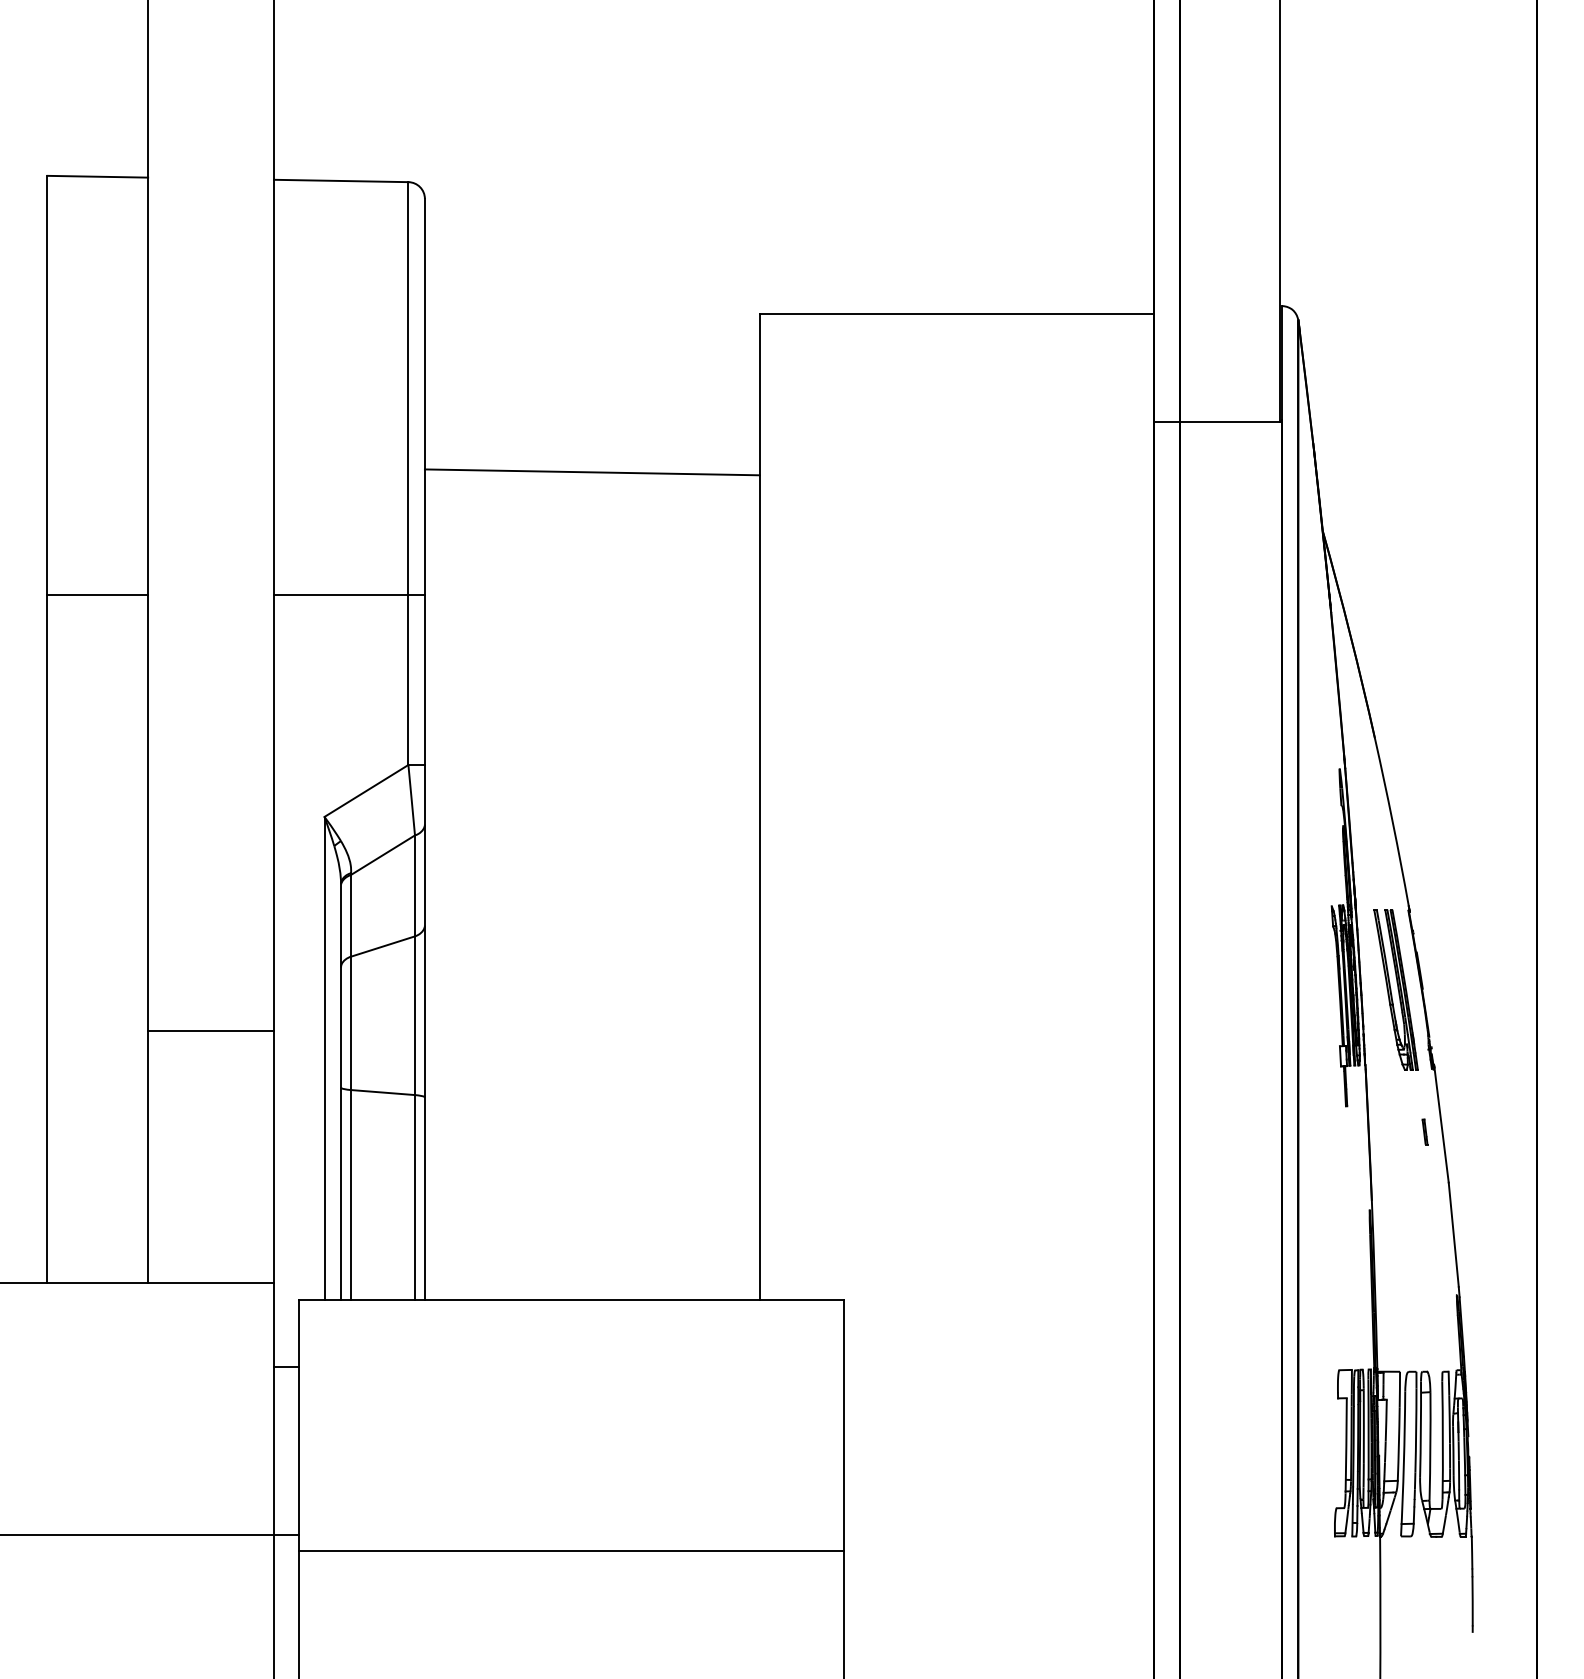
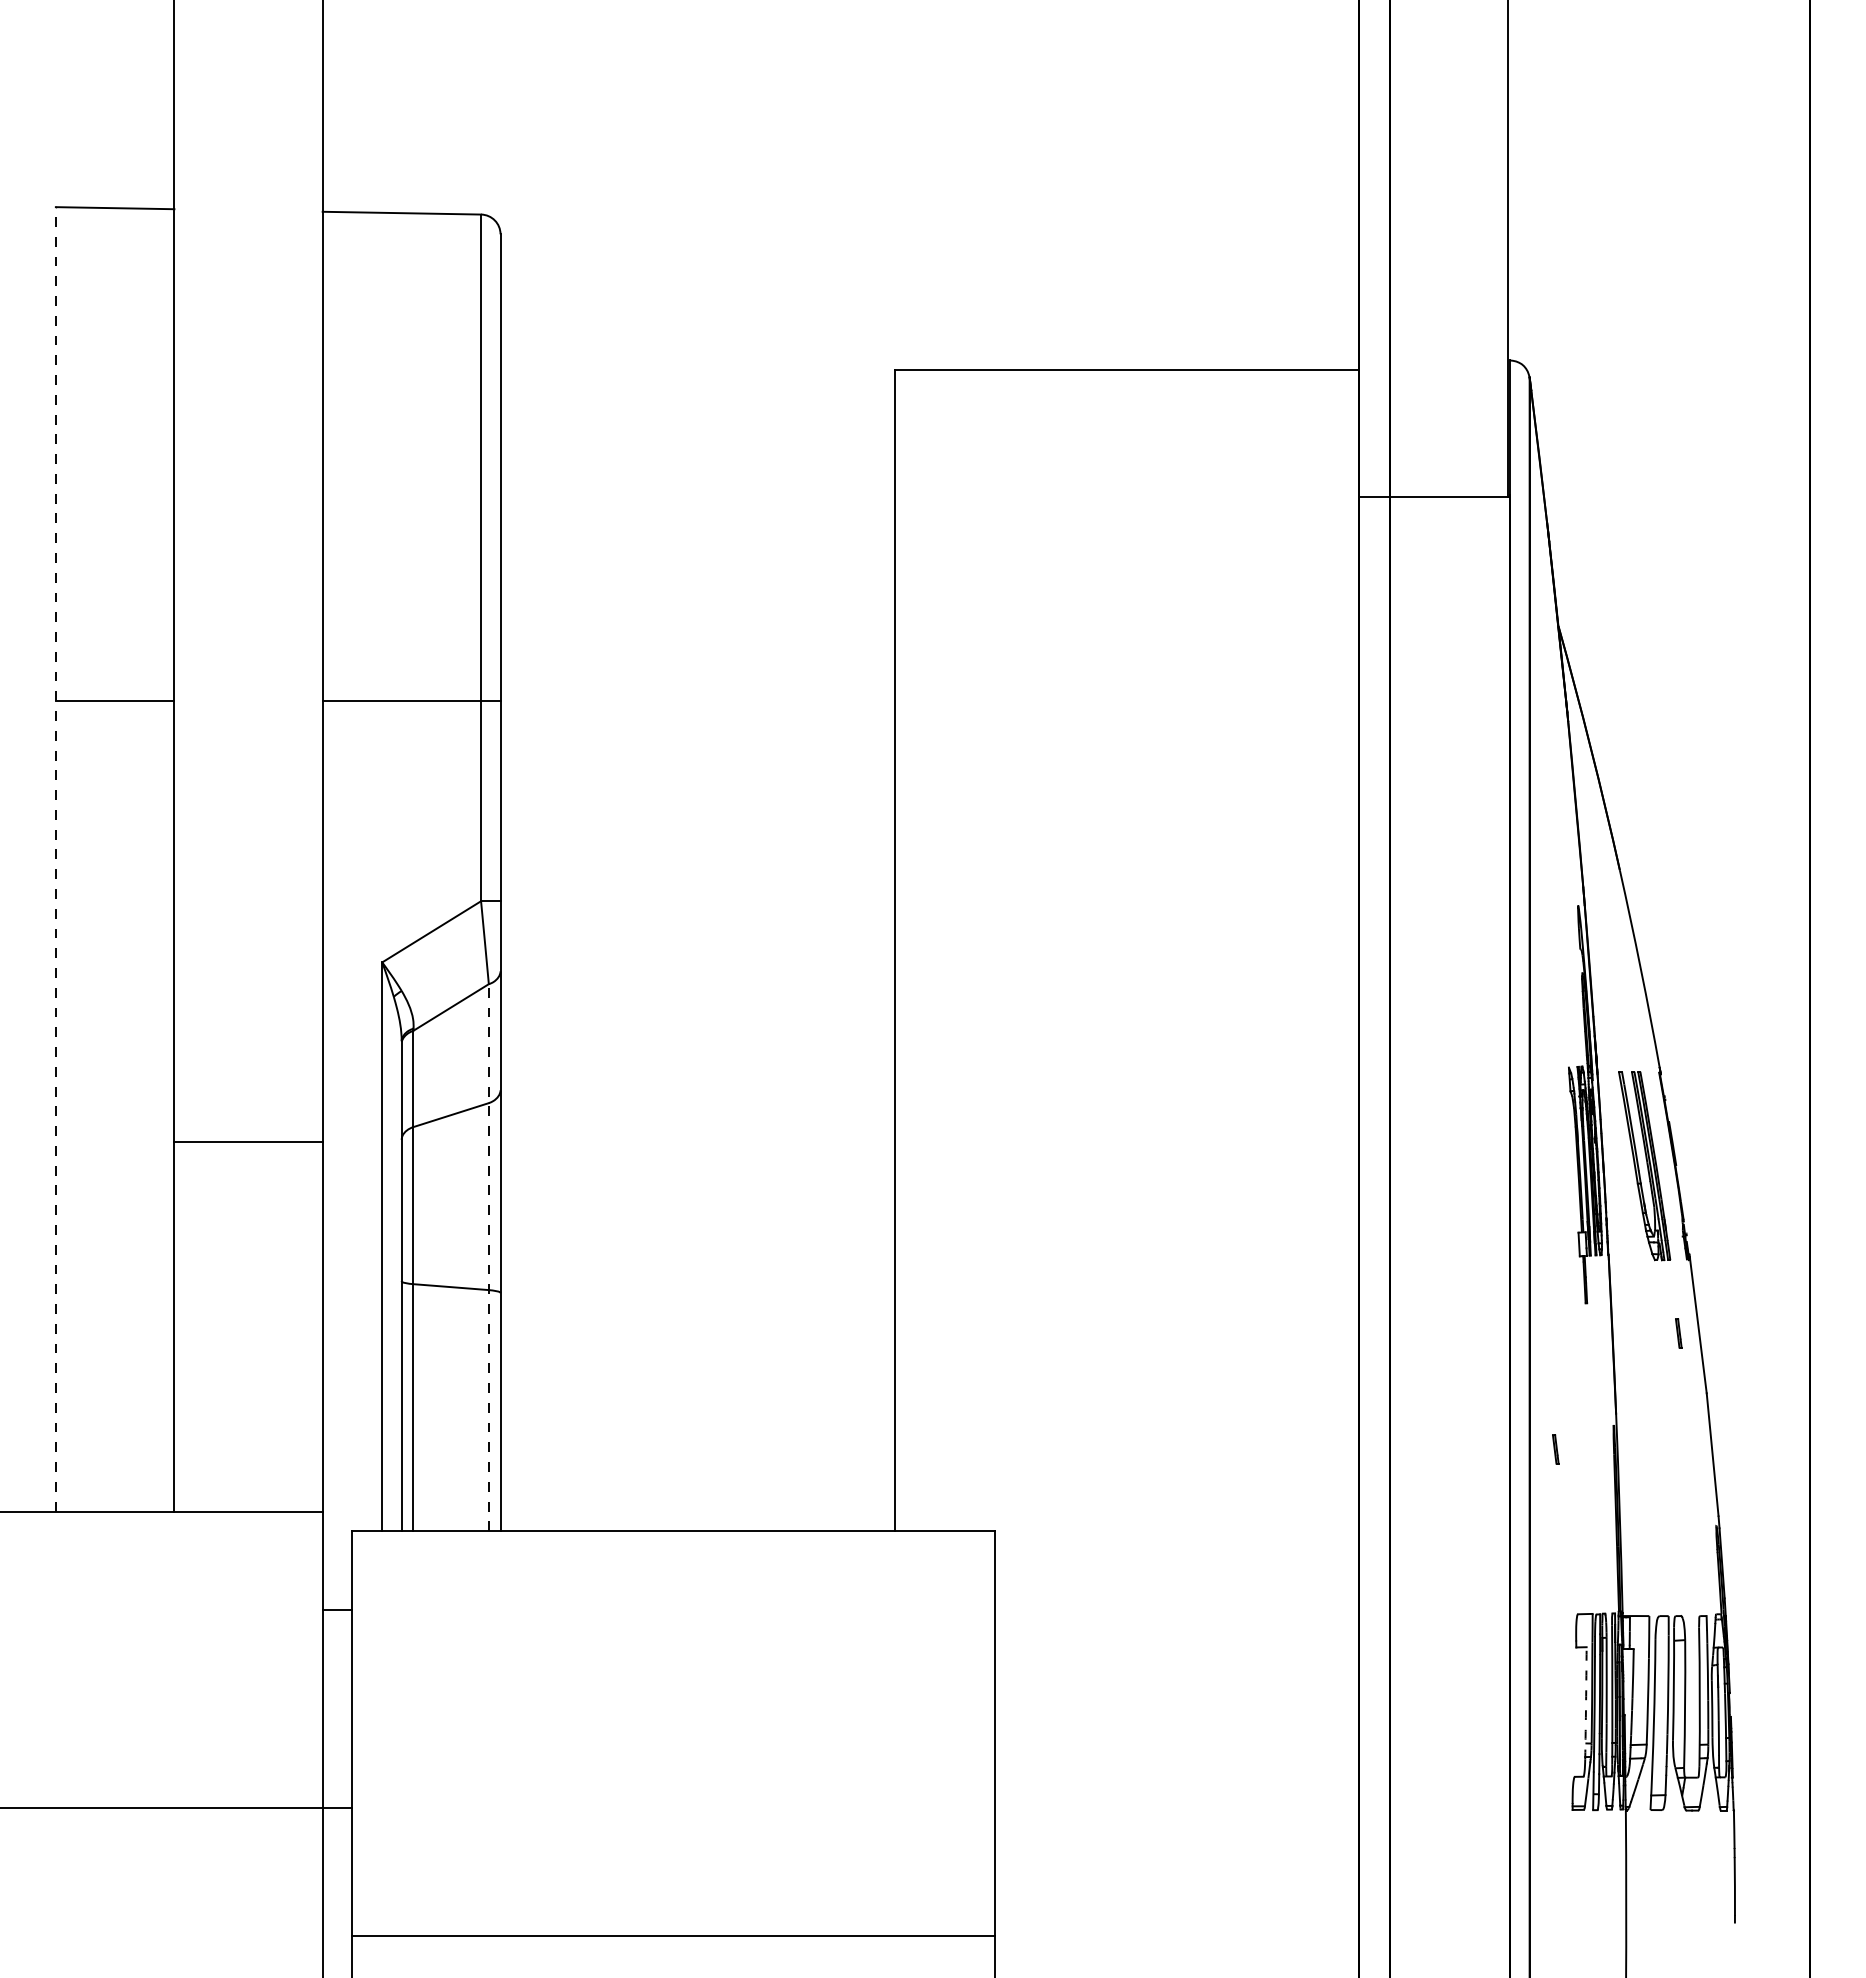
line: (592, 472) -> (697, 556), removed
line: (47, 728) -> (55, 858), solid -> dashed
line: (210, 1031) -> (248, 1142), moved
line: (414, 1067) -> (488, 1257), solid -> dashed
part: (1320, 1230) -> (1555, 1449), added
arc: (1346, 1445) -> (1586, 1703), solid -> dashed
line: (571, 1551) -> (673, 1935), moved

